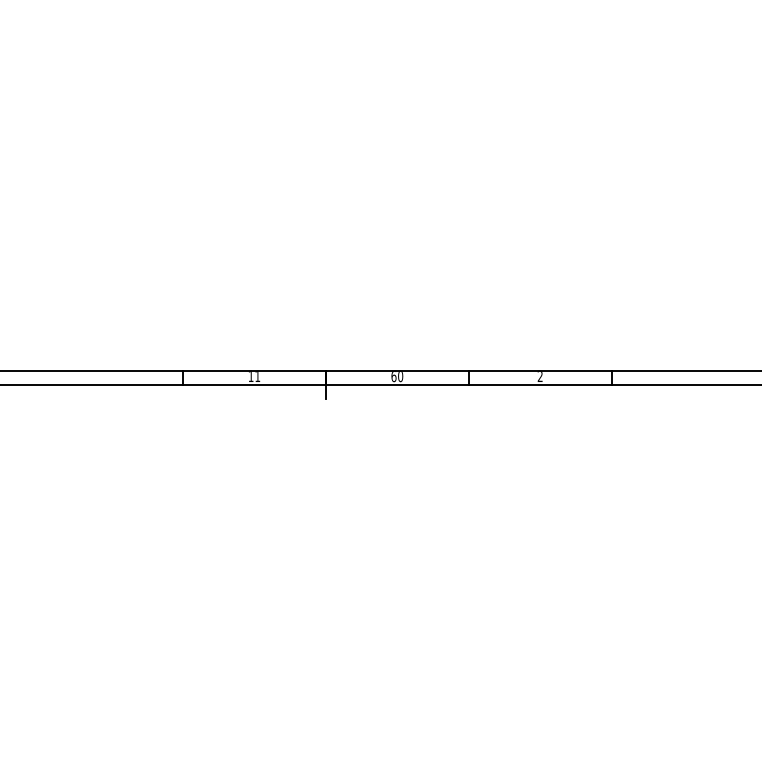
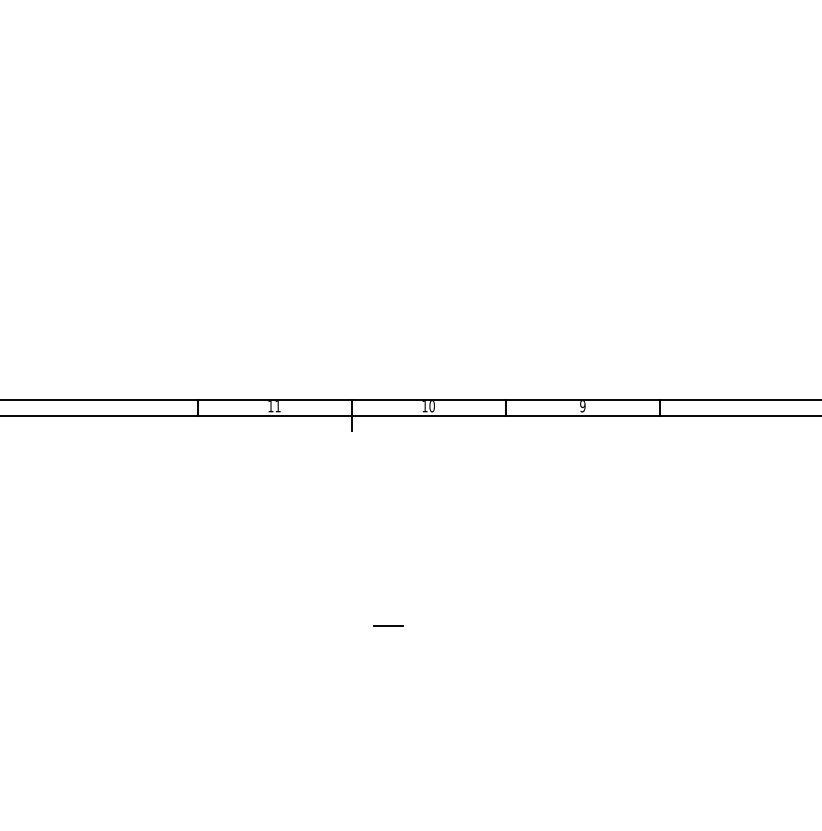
text: (393, 377) -> (424, 407), 60 -> 10
text: (539, 377) -> (582, 407), 2 -> 9
line: (360, 579) -> (388, 625), added

